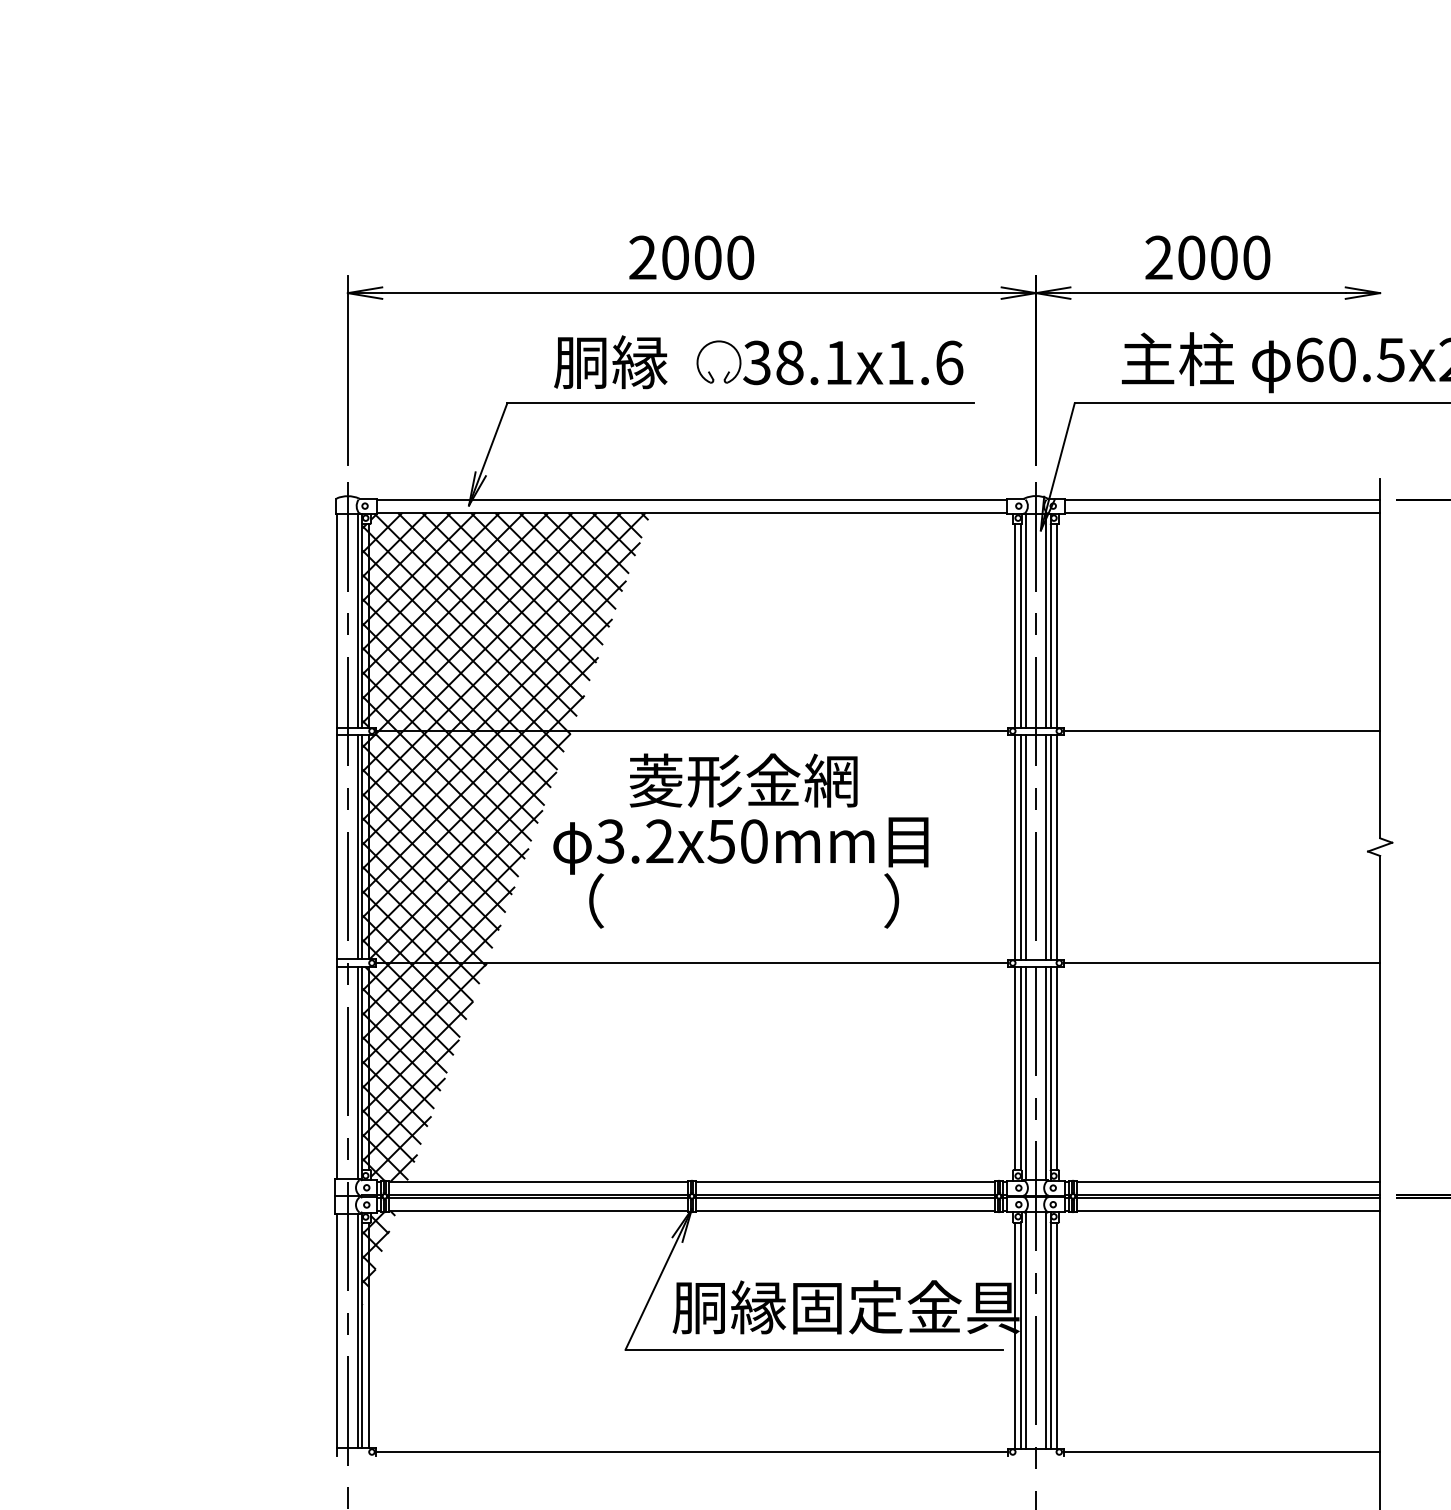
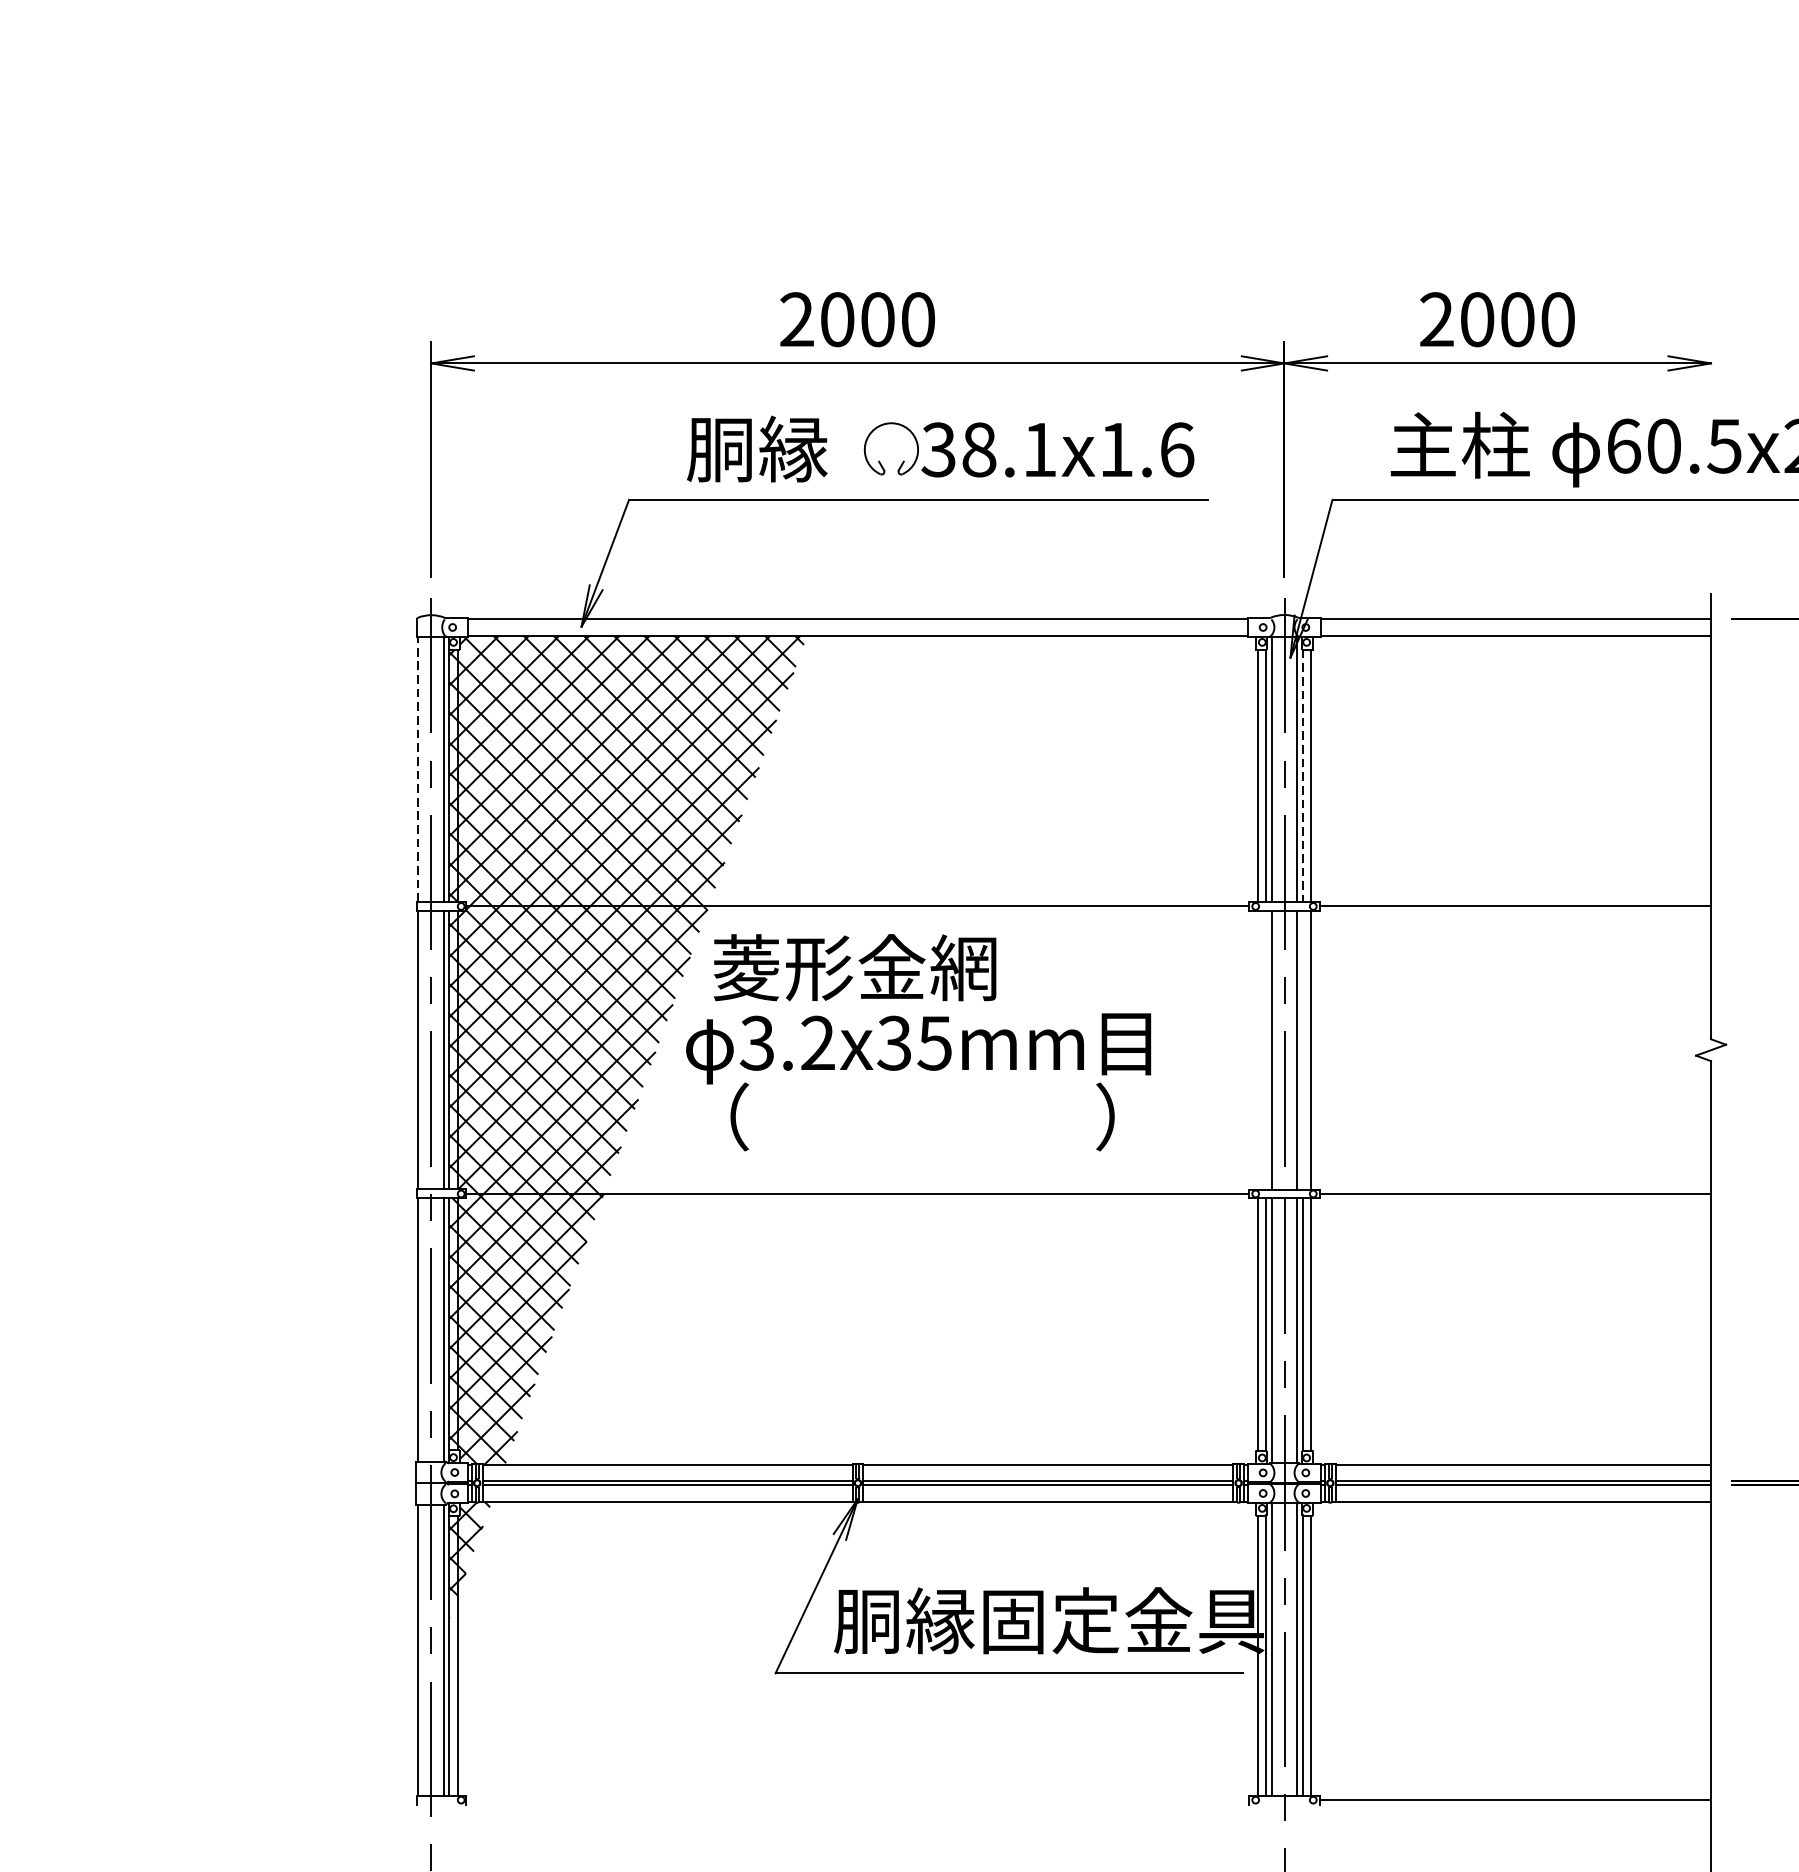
line: (337, 620) -> (418, 769), solid -> dashed
line: (1050, 625) -> (1302, 775), solid -> dashed
text: (743, 780) -> (854, 967), moved
text: (737, 841) -> (914, 1043), 3.2x50mm -> 3.2x35mm
line: (1014, 846) -> (1257, 1049), removed
line: (1021, 846) -> (1266, 1049), removed
line: (1050, 846) -> (1302, 1049), removed
line: (691, 1452) -> (857, 1800), removed

